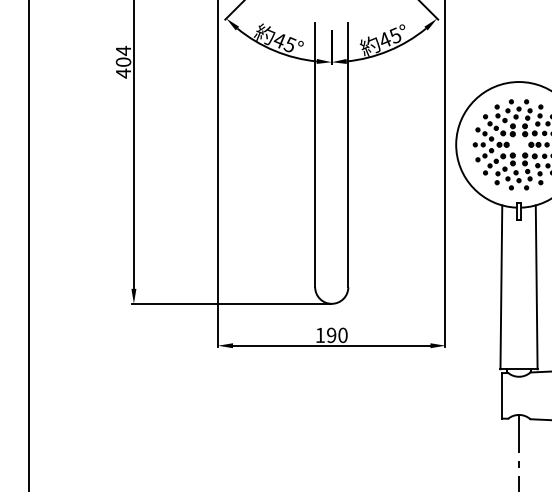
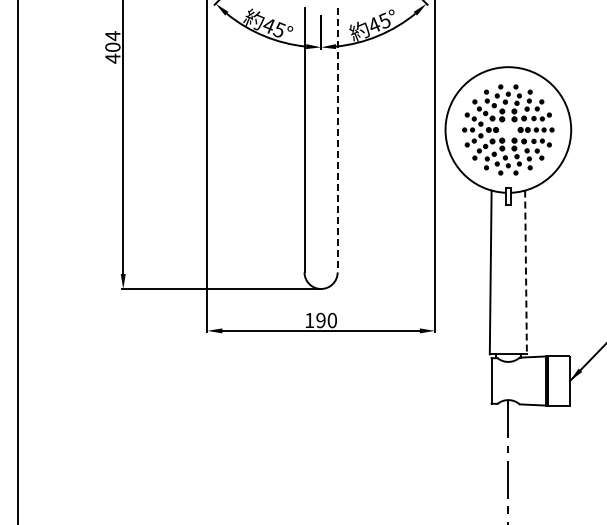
line: (348, 155) -> (337, 140), solid -> dashed
line: (537, 287) -> (526, 272), solid -> dashed

